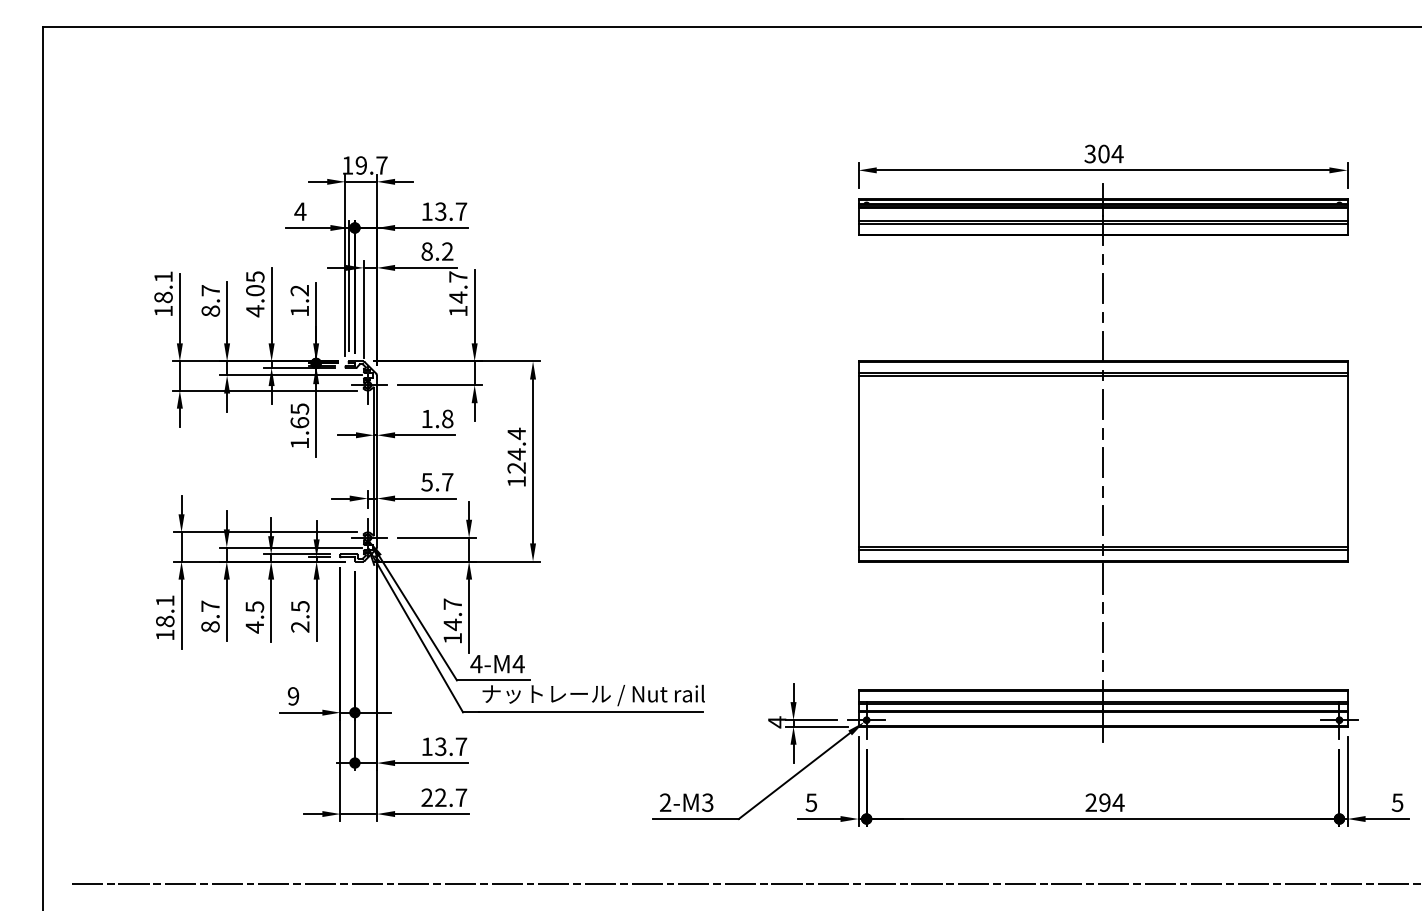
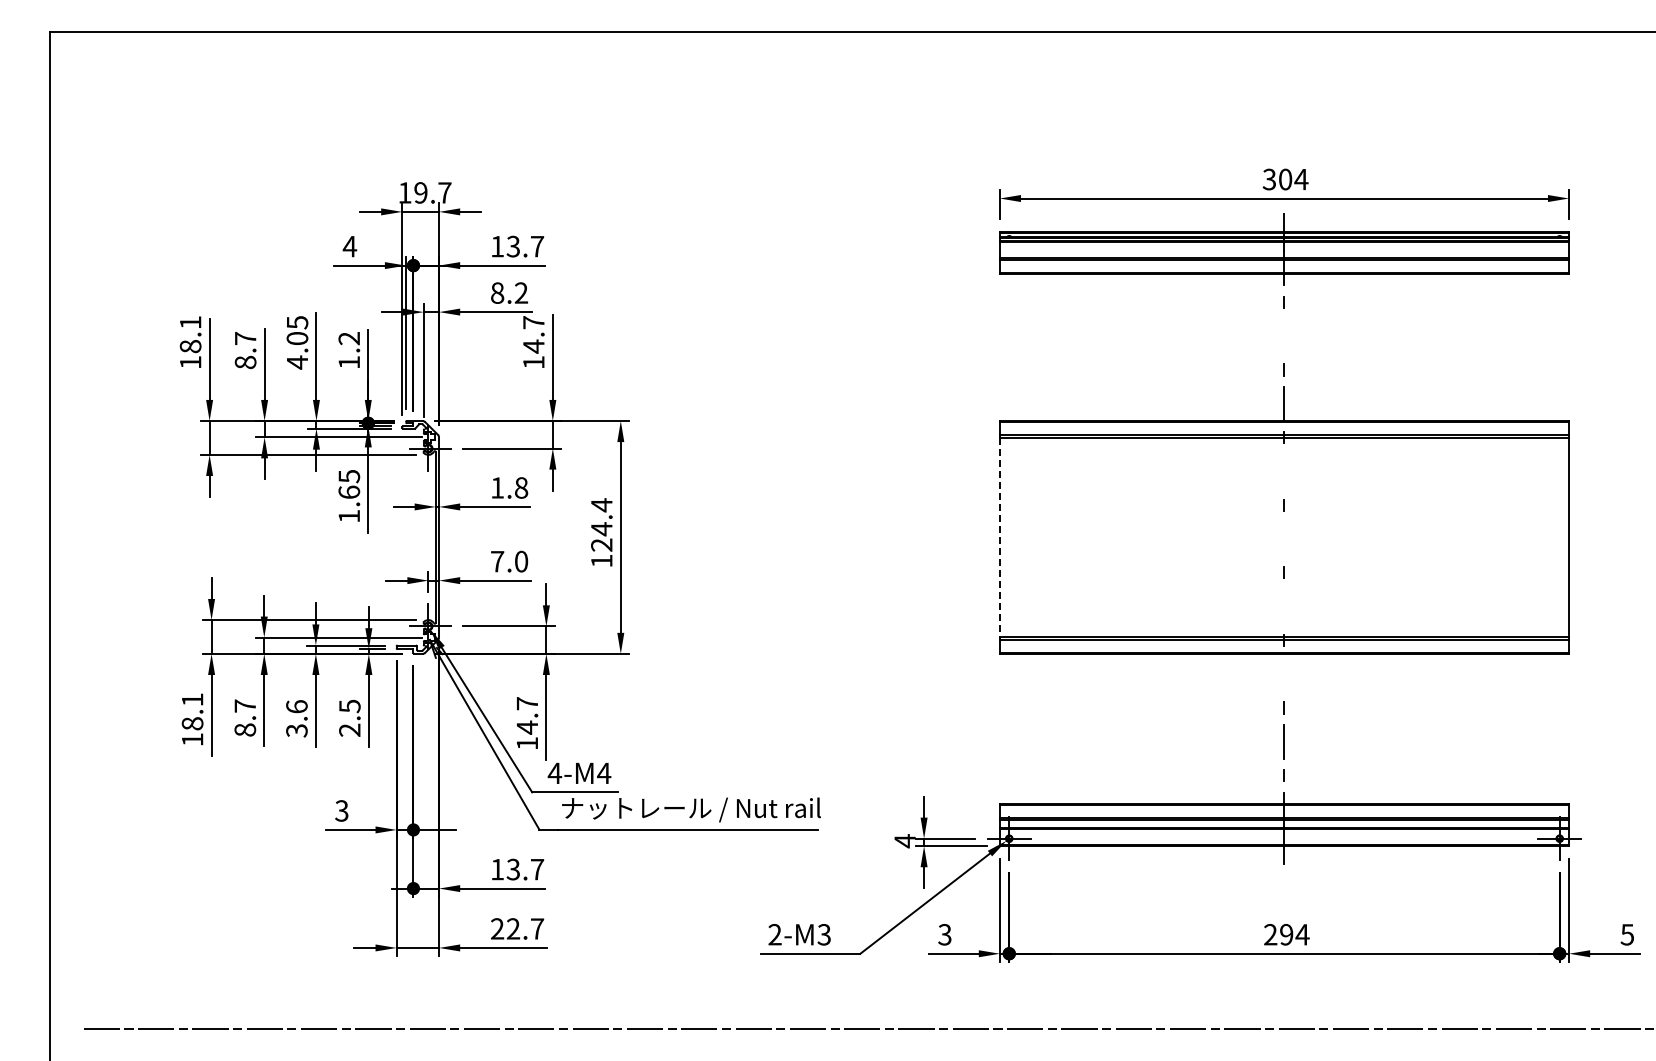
line: (1103, 288) -> (1284, 336), removed
line: (1103, 404) -> (1284, 471), removed
line: (858, 461) -> (999, 537), solid -> dashed
line: (1103, 462) -> (1284, 538), removed
text: (437, 482) -> (509, 561), 5.7 -> 7.0
line: (1103, 520) -> (1284, 606), removed
line: (1103, 579) -> (1284, 674), removed
text: (254, 617) -> (296, 719), 4.5 -> 3.6
text: (293, 695) -> (341, 810), 9 -> 3
text: (811, 802) -> (944, 934), 5 -> 3

